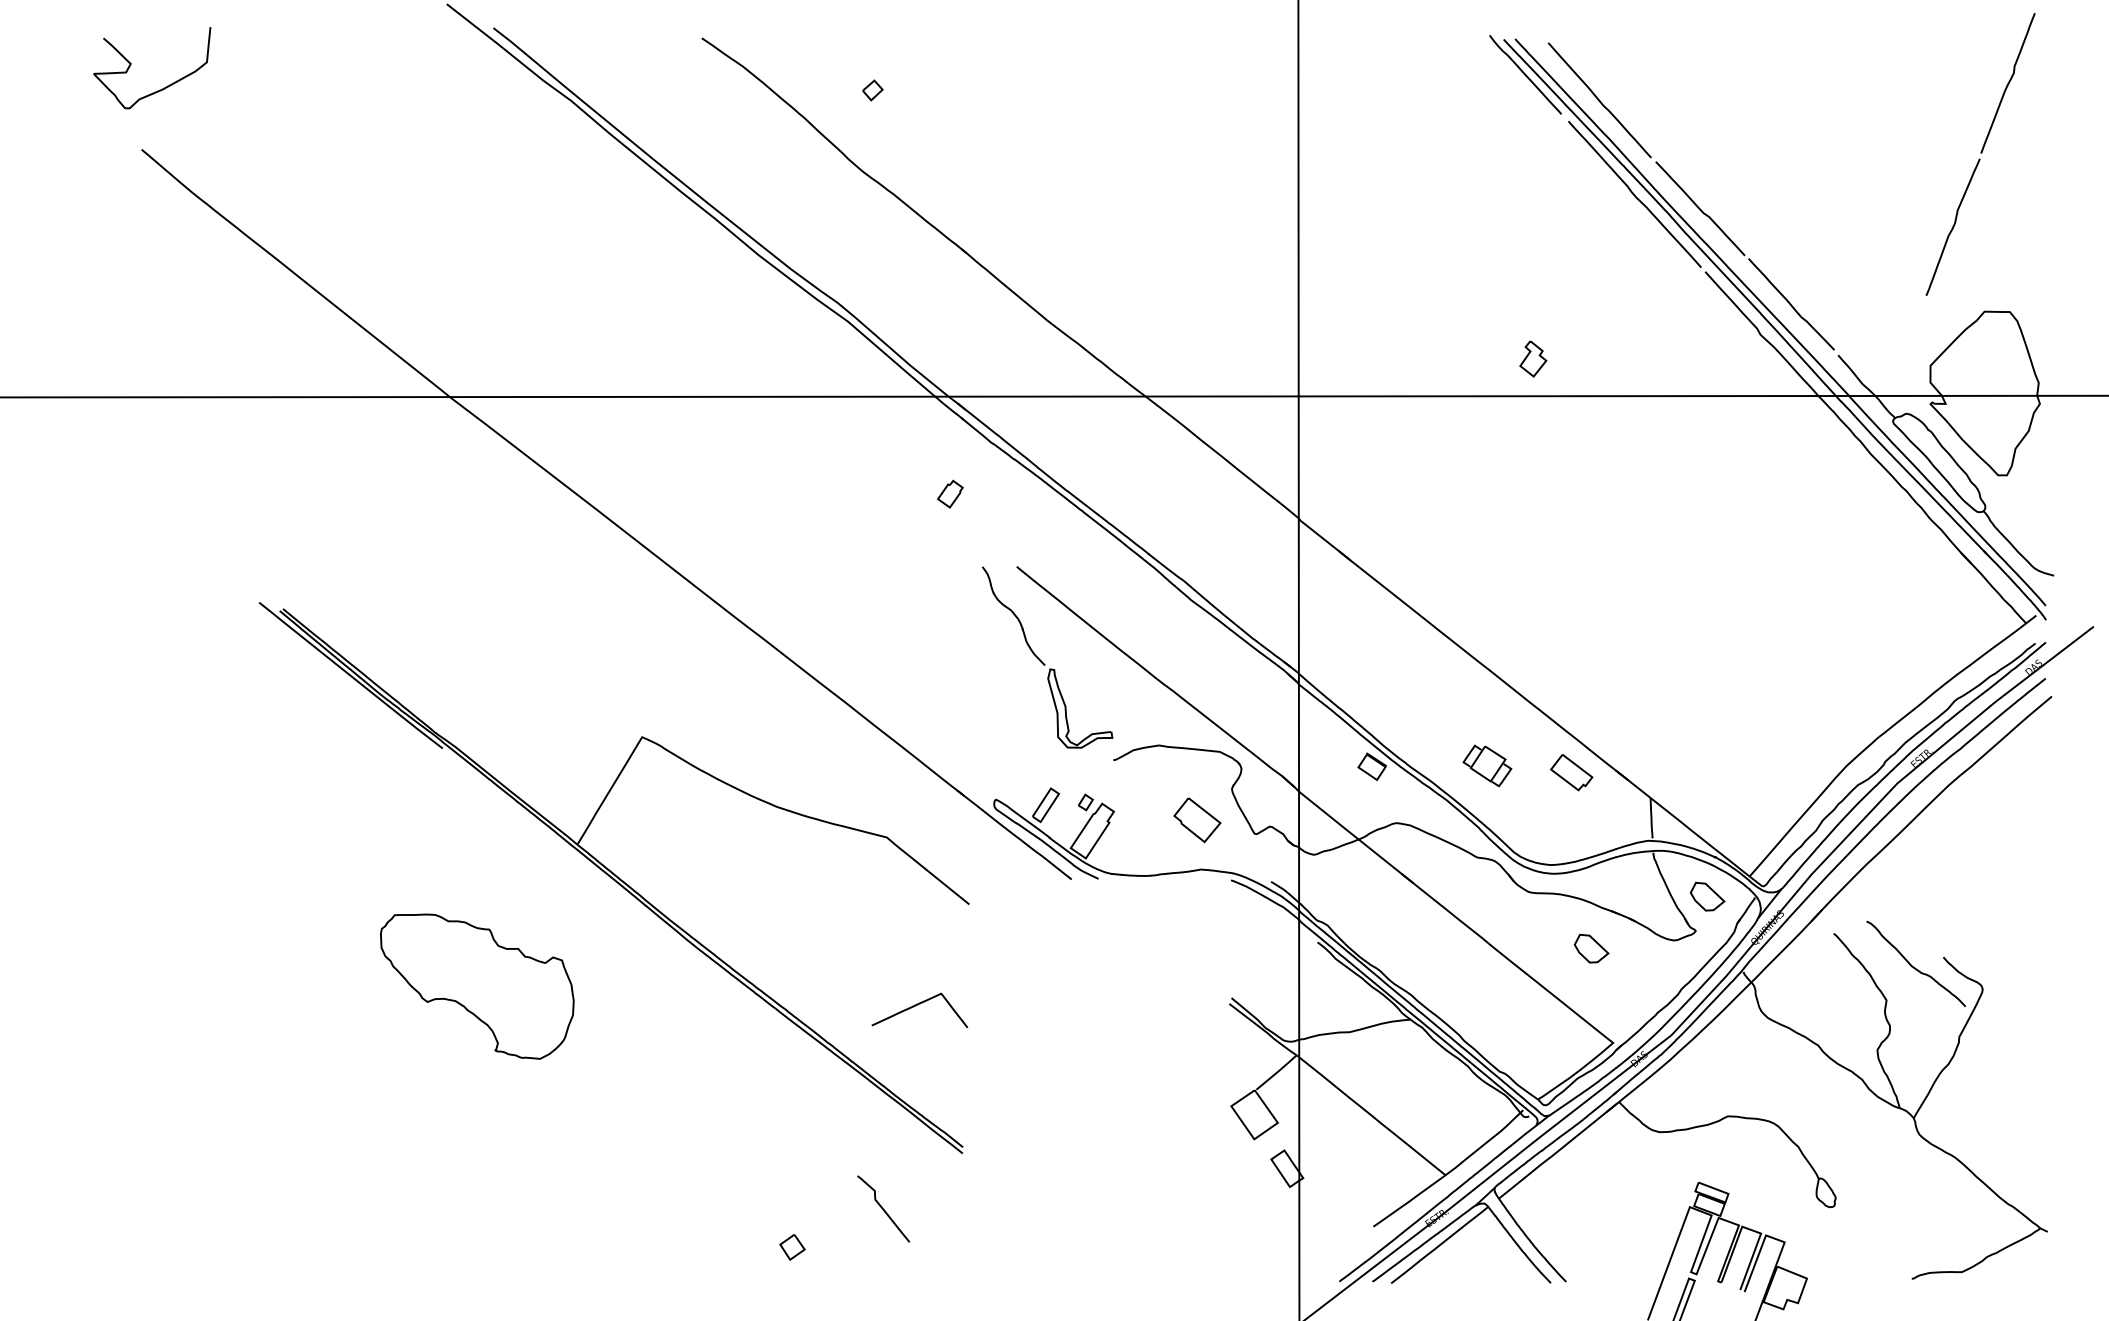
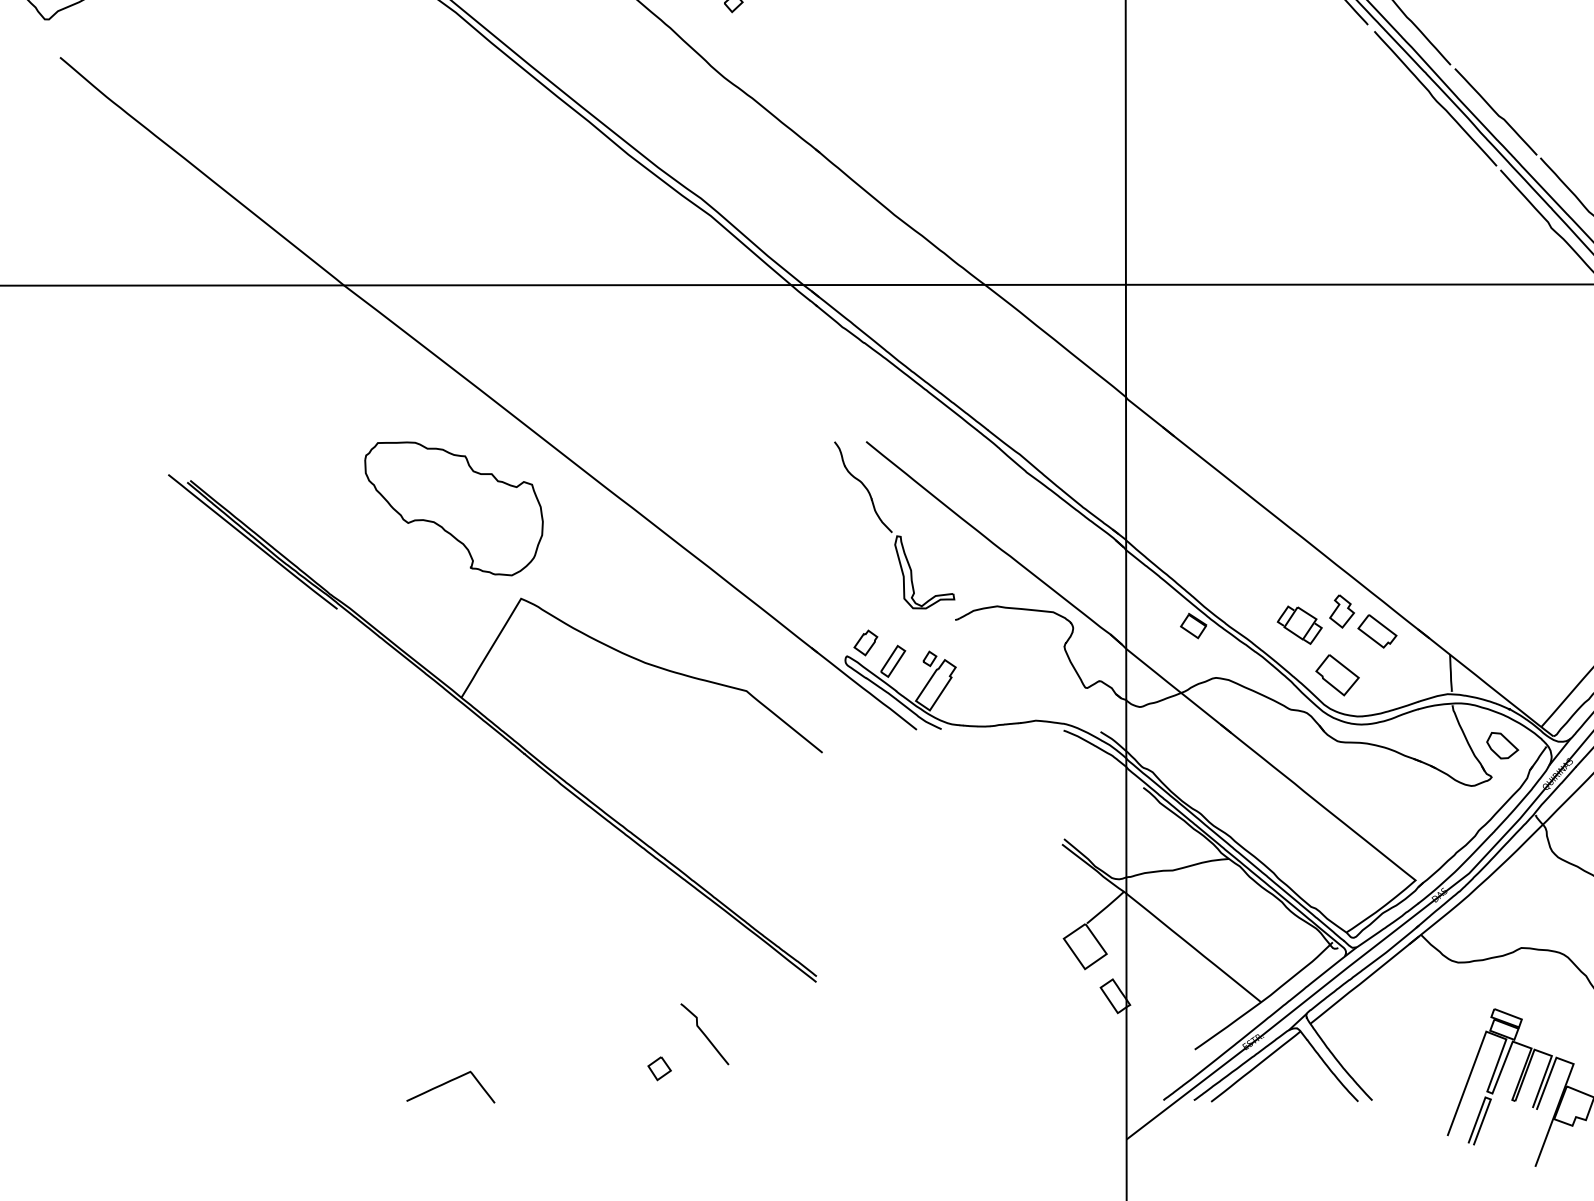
part: (1533, 358) -> (1342, 610), moved
part: (950, 493) -> (865, 642), moved
part: (1197, 820) -> (1337, 675), moved
part: (1591, 948) -> (1395, 793), removed
part: (477, 986) -> (454, 508), moved
curve: (917, 1005) -> (448, 1082), moved
curve: (883, 1208) -> (704, 1033), moved

